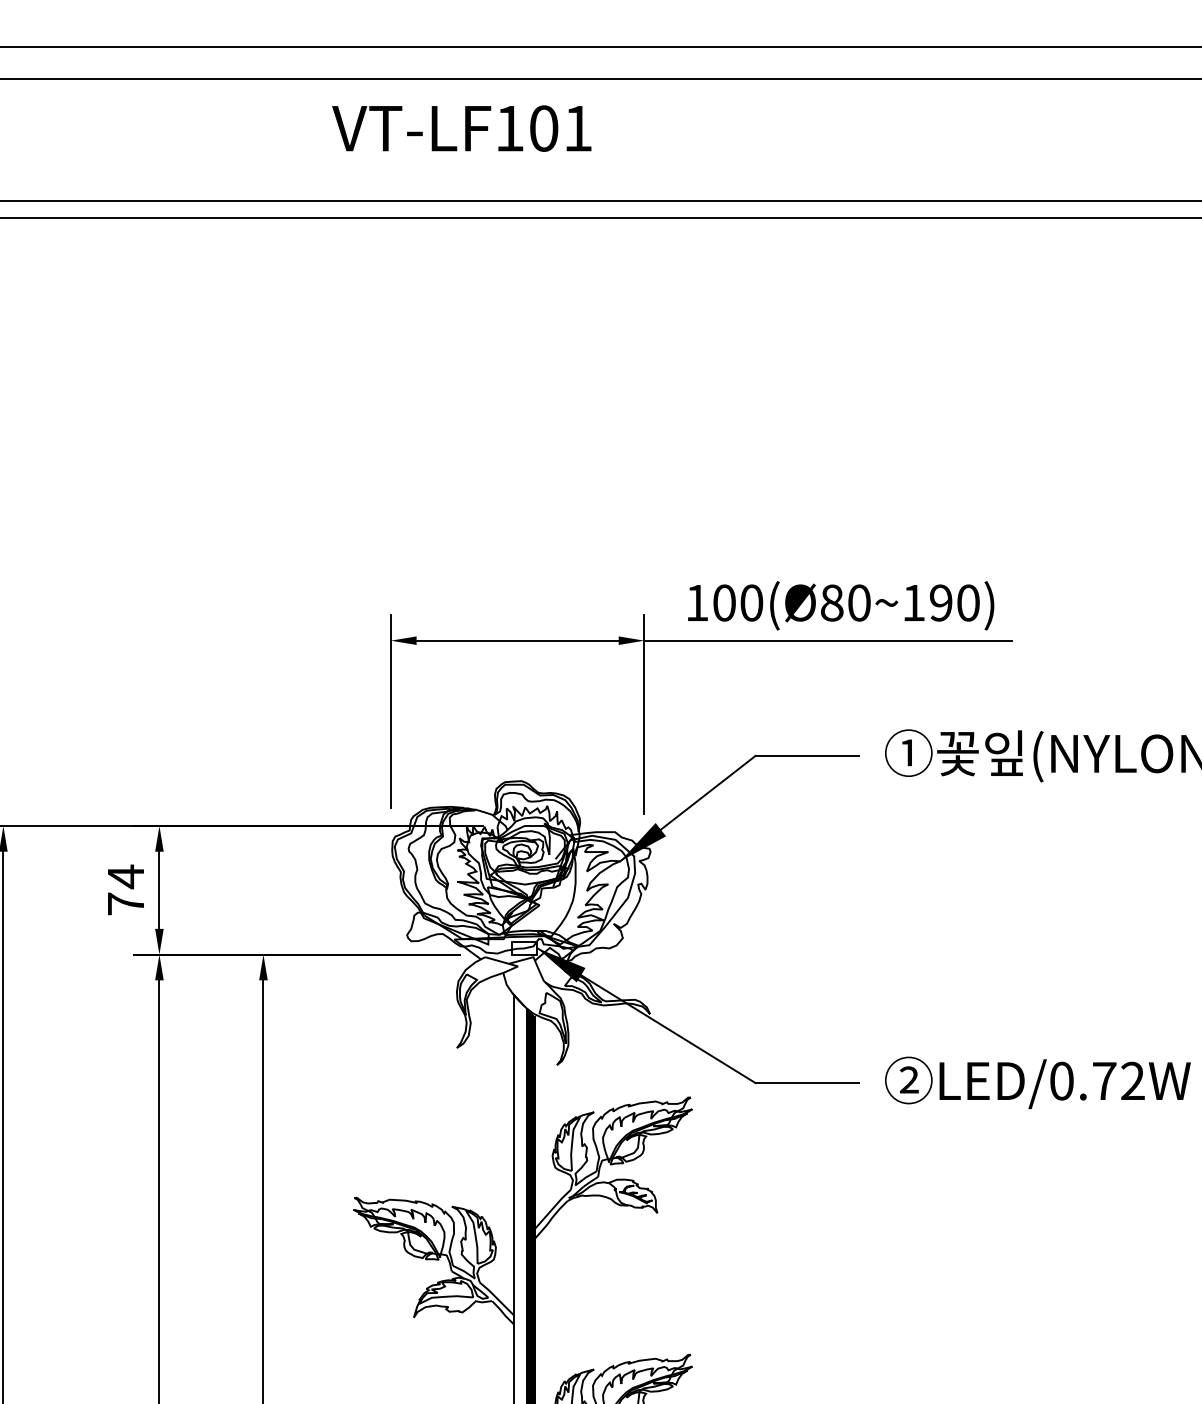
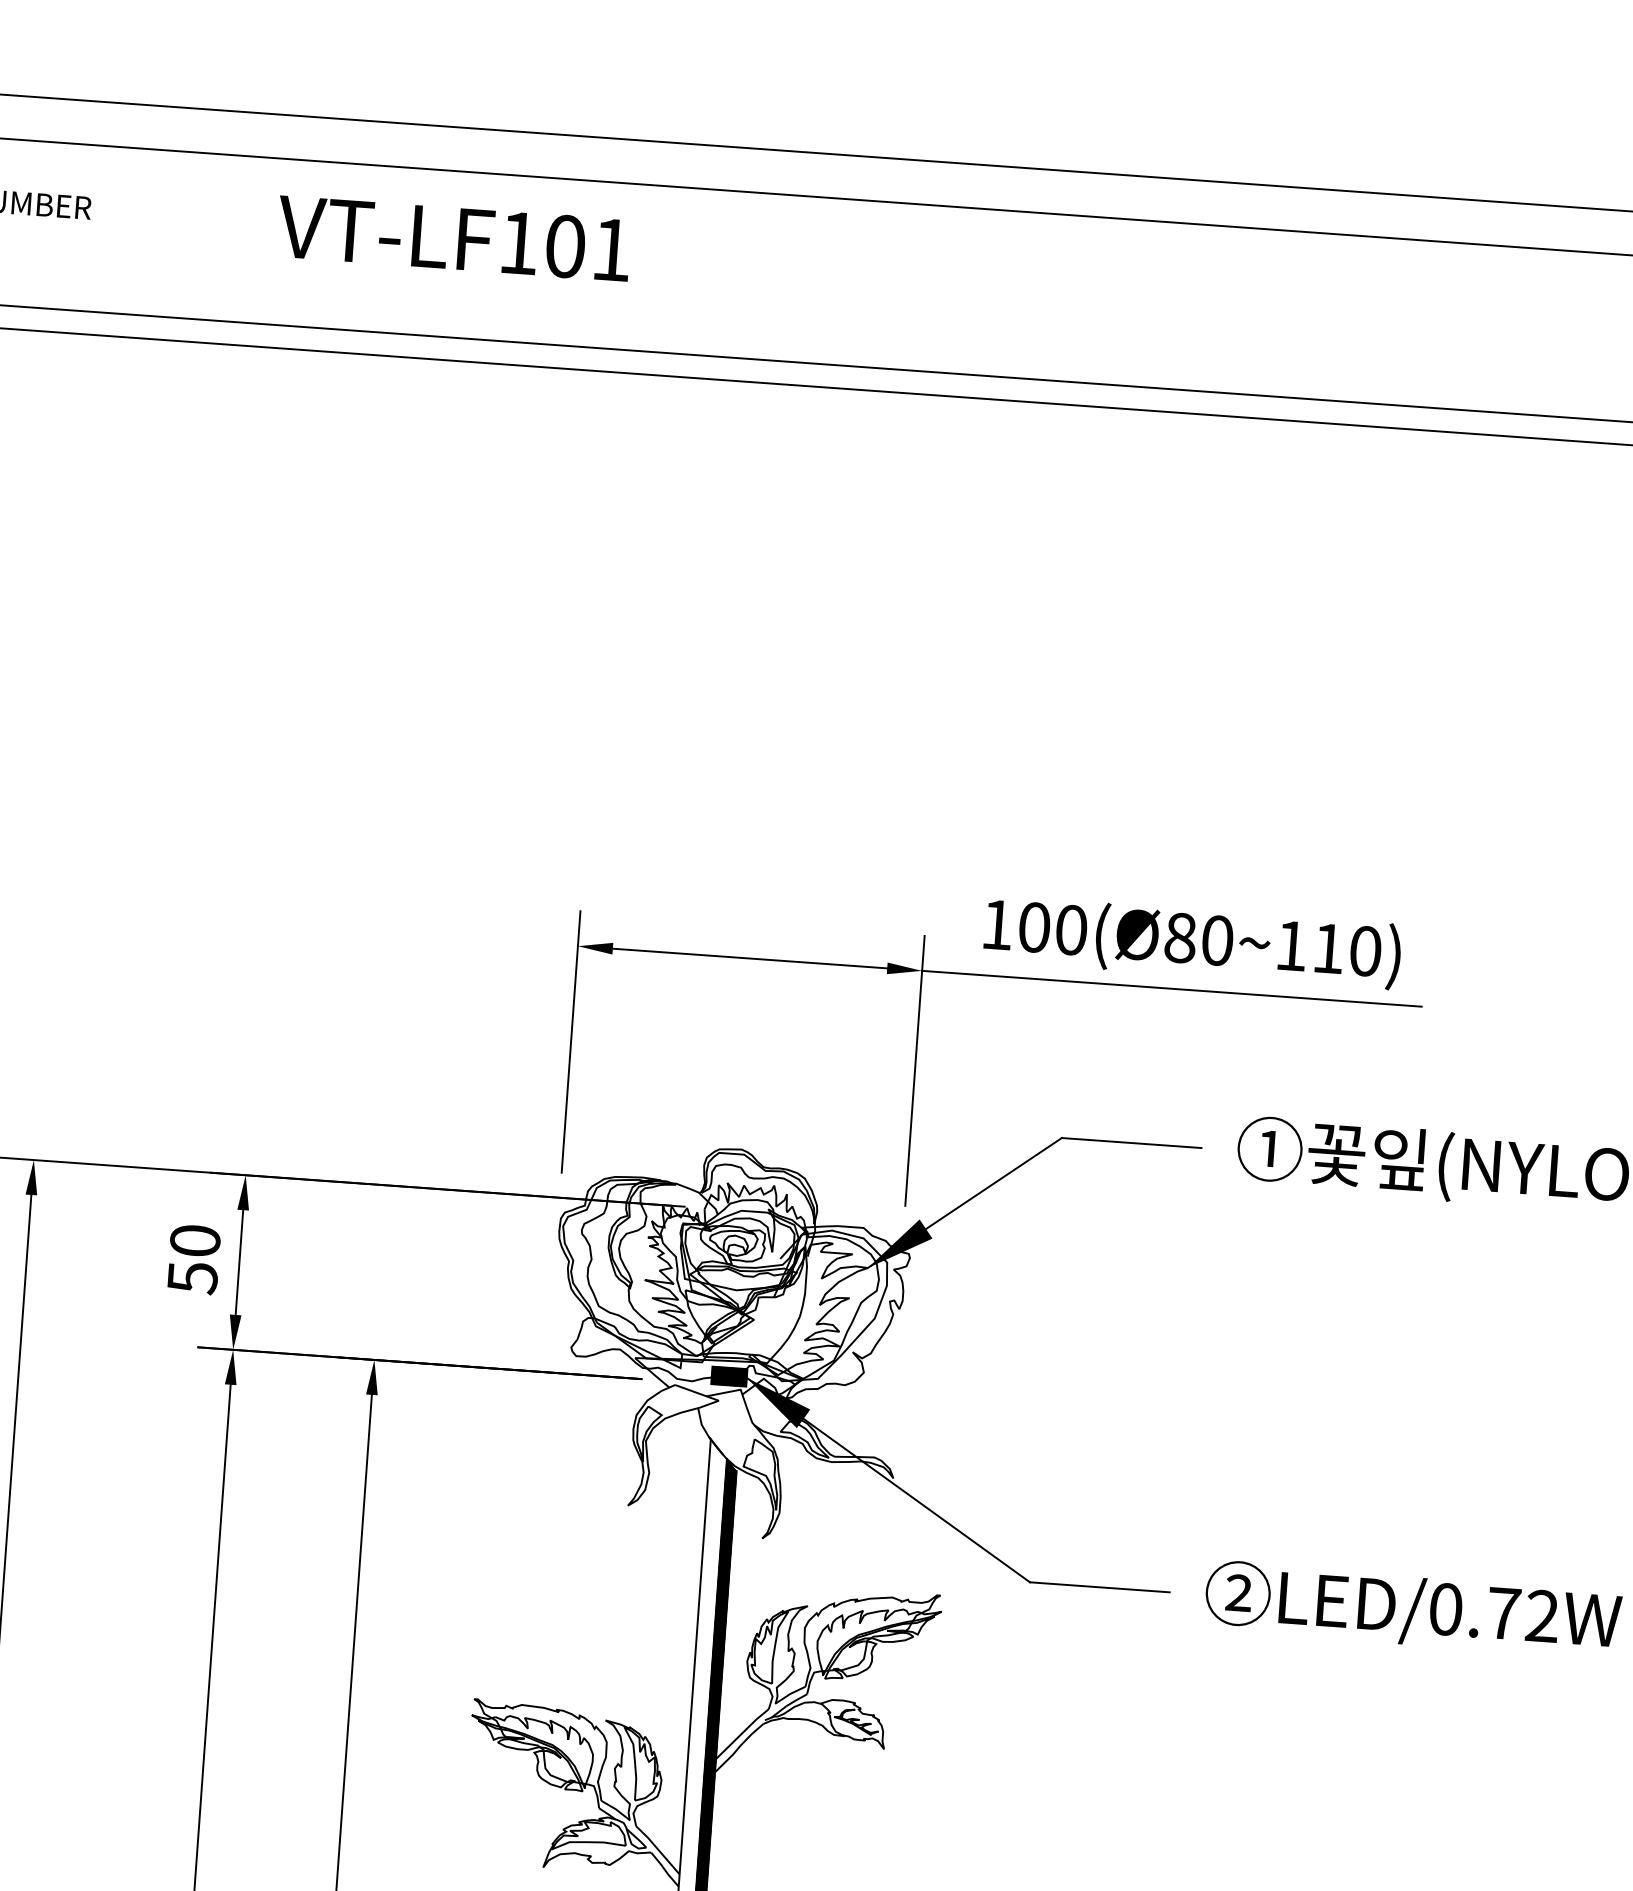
text: (461, 128) -> (453, 238), moved
text: (940, 602) -> (1327, 947), 80~190) -> 80~110)
text: (125, 889) -> (193, 1258), 74 -> 50
hatch: (524, 947) -> (729, 1375), added

